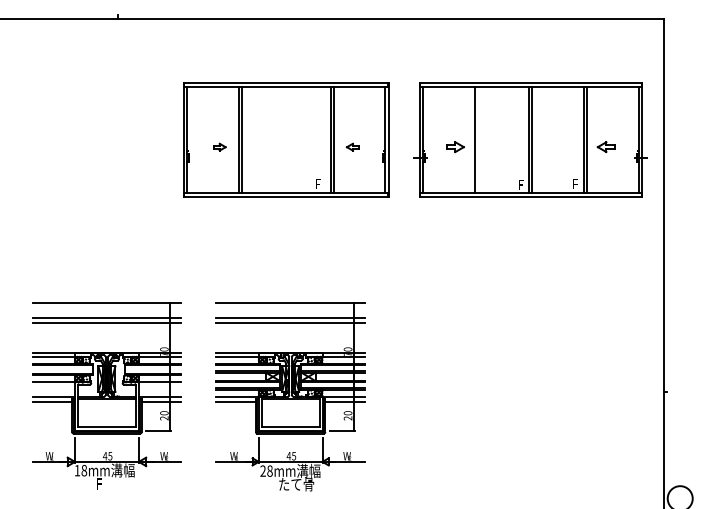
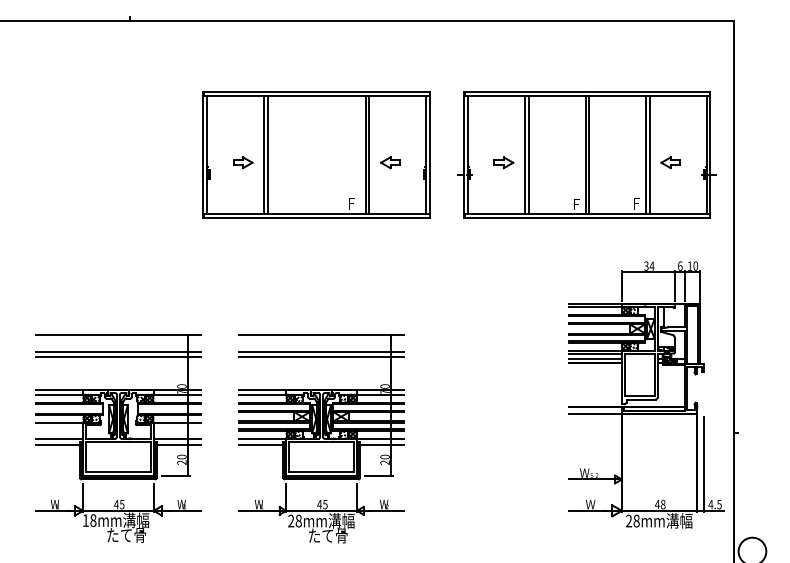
line: (477, 139) -> (528, 154), added
part: (220, 146) -> (243, 162), size x1.43
part: (352, 146) -> (390, 162), size x1.43
part: (584, 356) -> (646, 394), added
text: (114, 484) -> (126, 535), F -> たて骨

